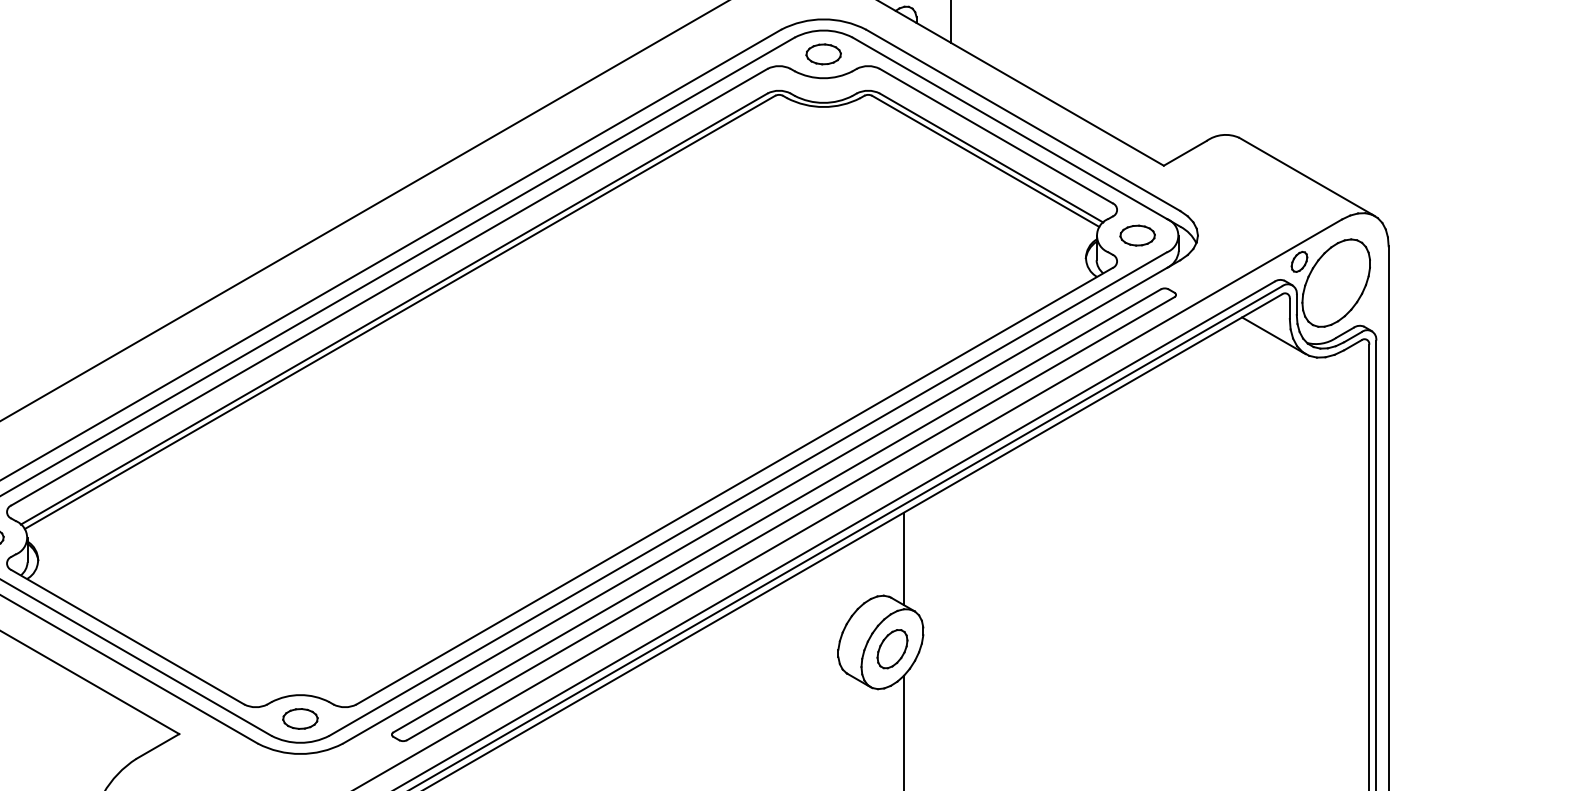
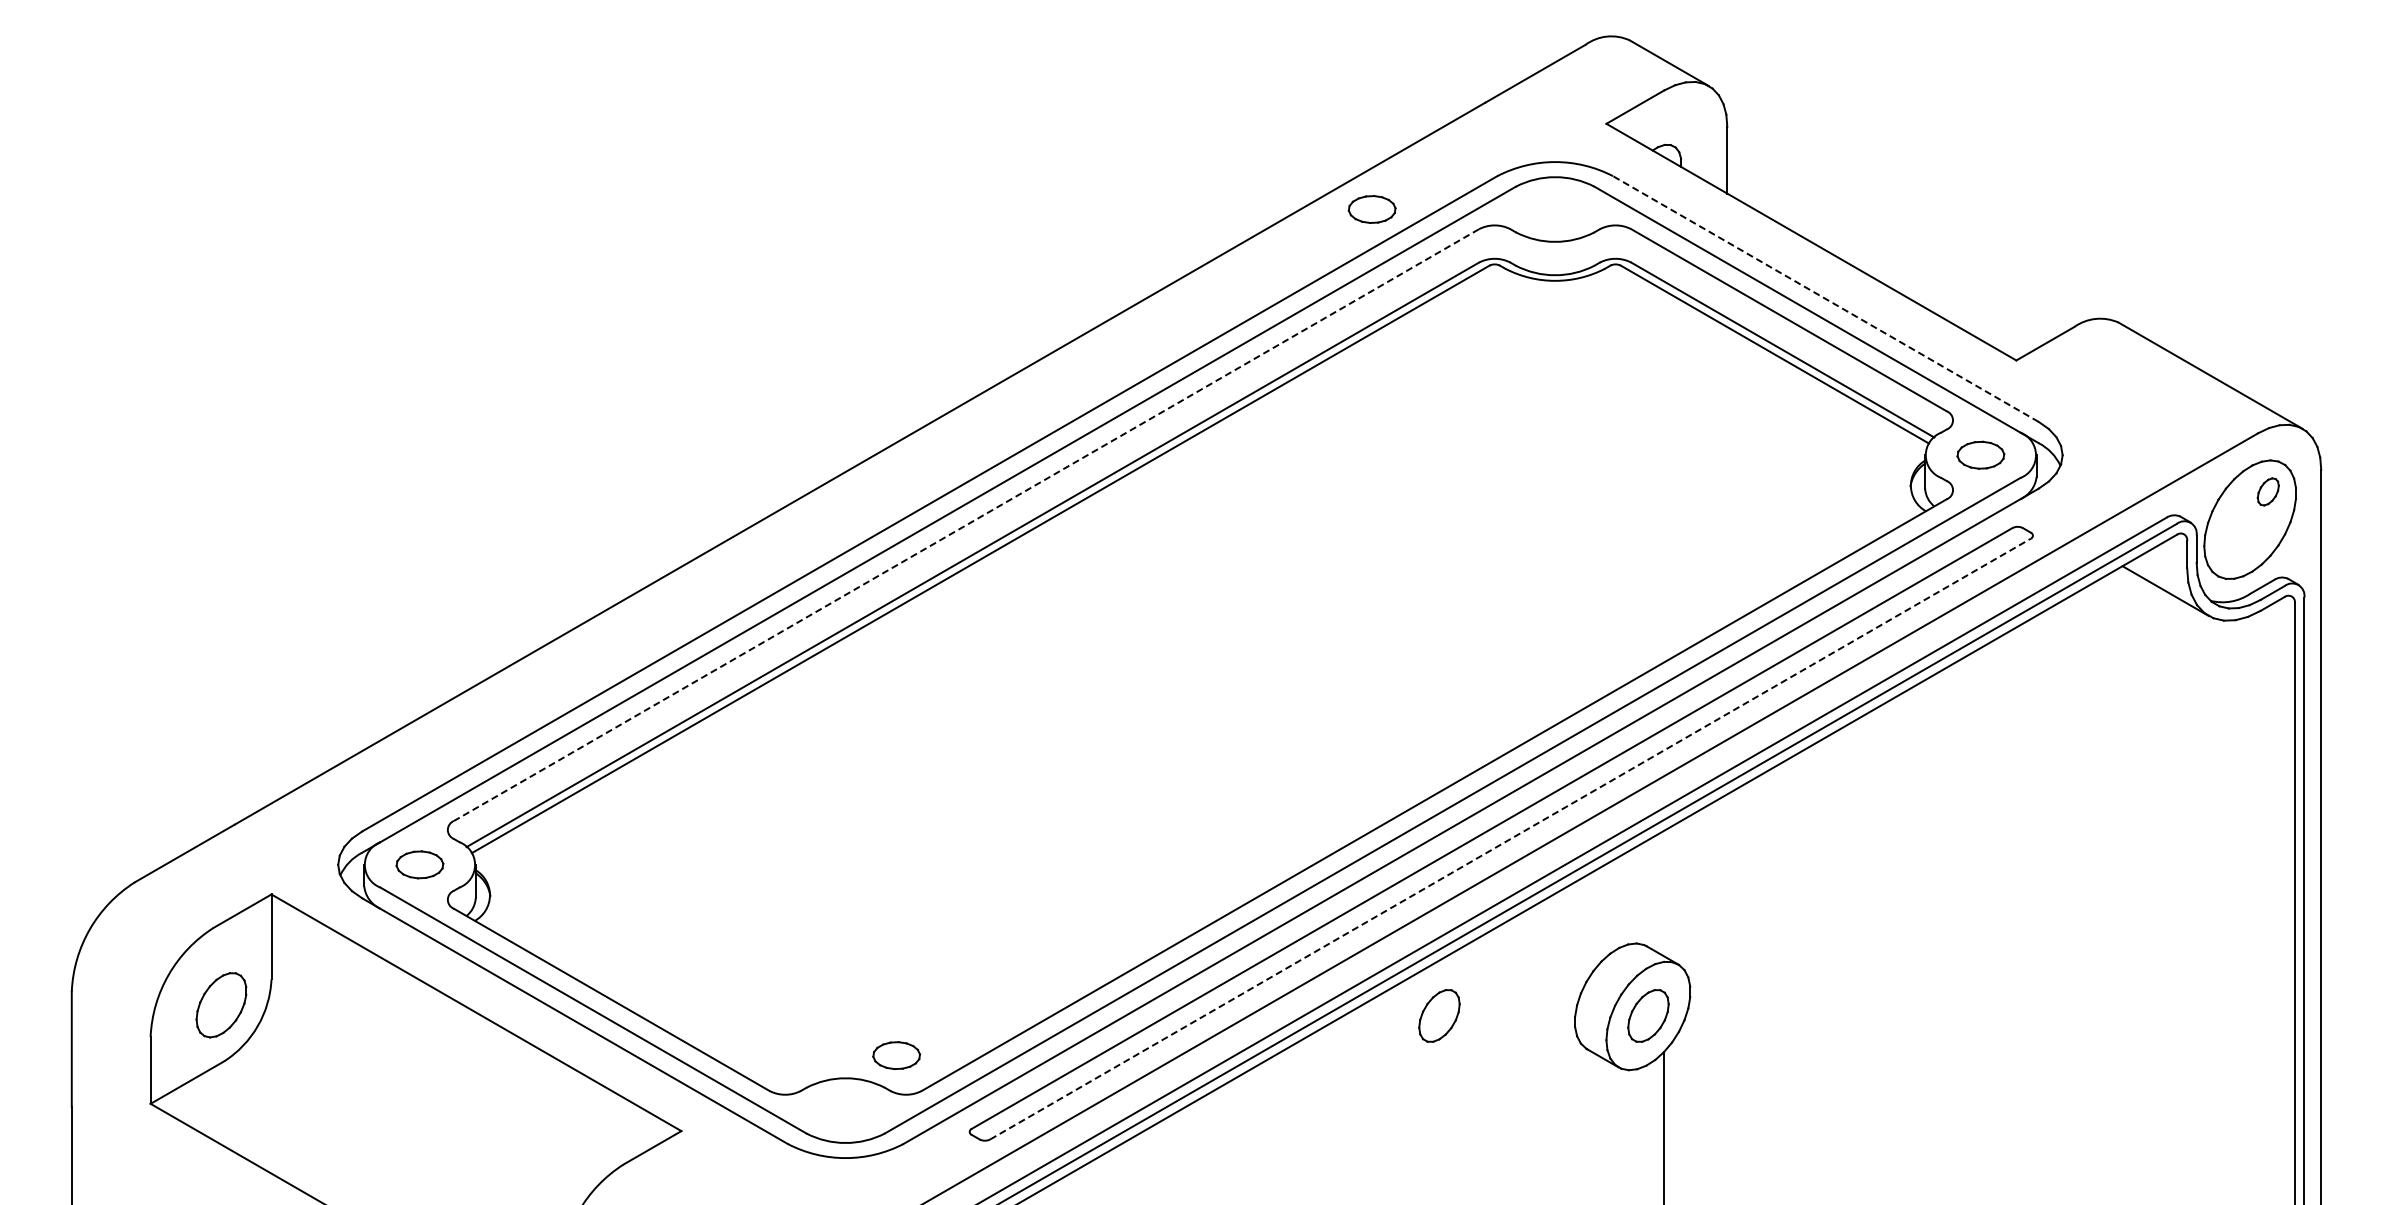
part: (823, 54) -> (1371, 209), moved
line: (1023, 120) -> (1825, 299), solid -> dashed
part: (1298, 261) -> (2267, 491), moved
line: (389, 287) -> (966, 525), solid -> dashed
line: (790, 519) -> (1510, 839), solid -> dashed
line: (904, 558) -> (1664, 893), removed
part: (738, 648) -> (1439, 1015), added
part: (300, 718) -> (896, 1055), moved

